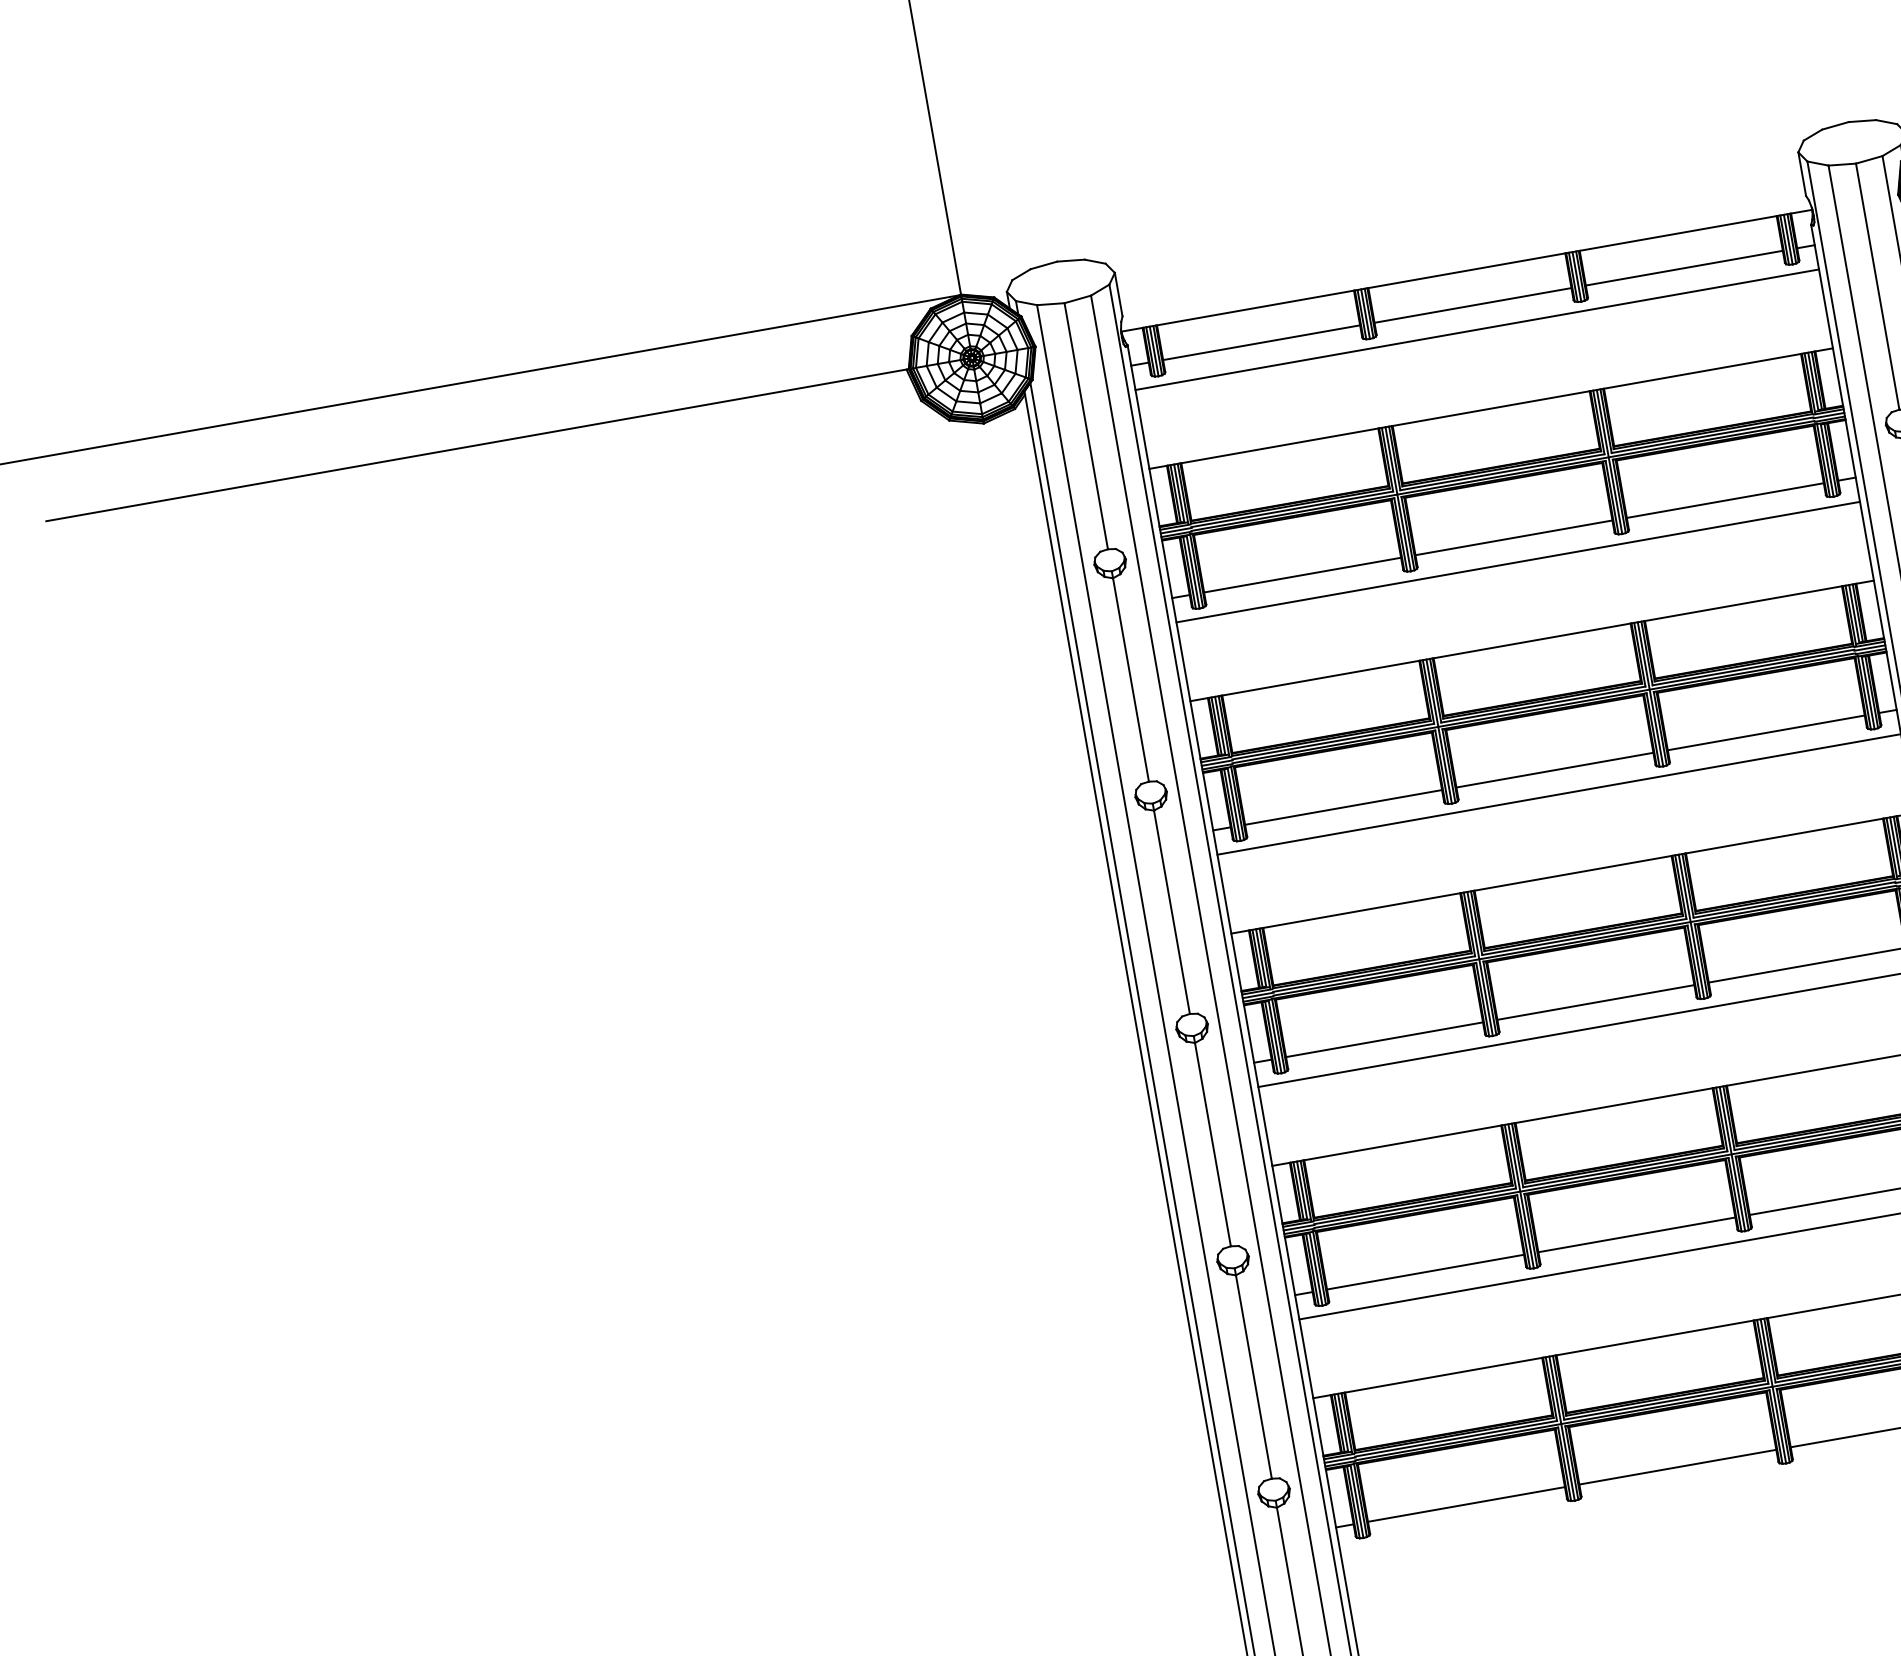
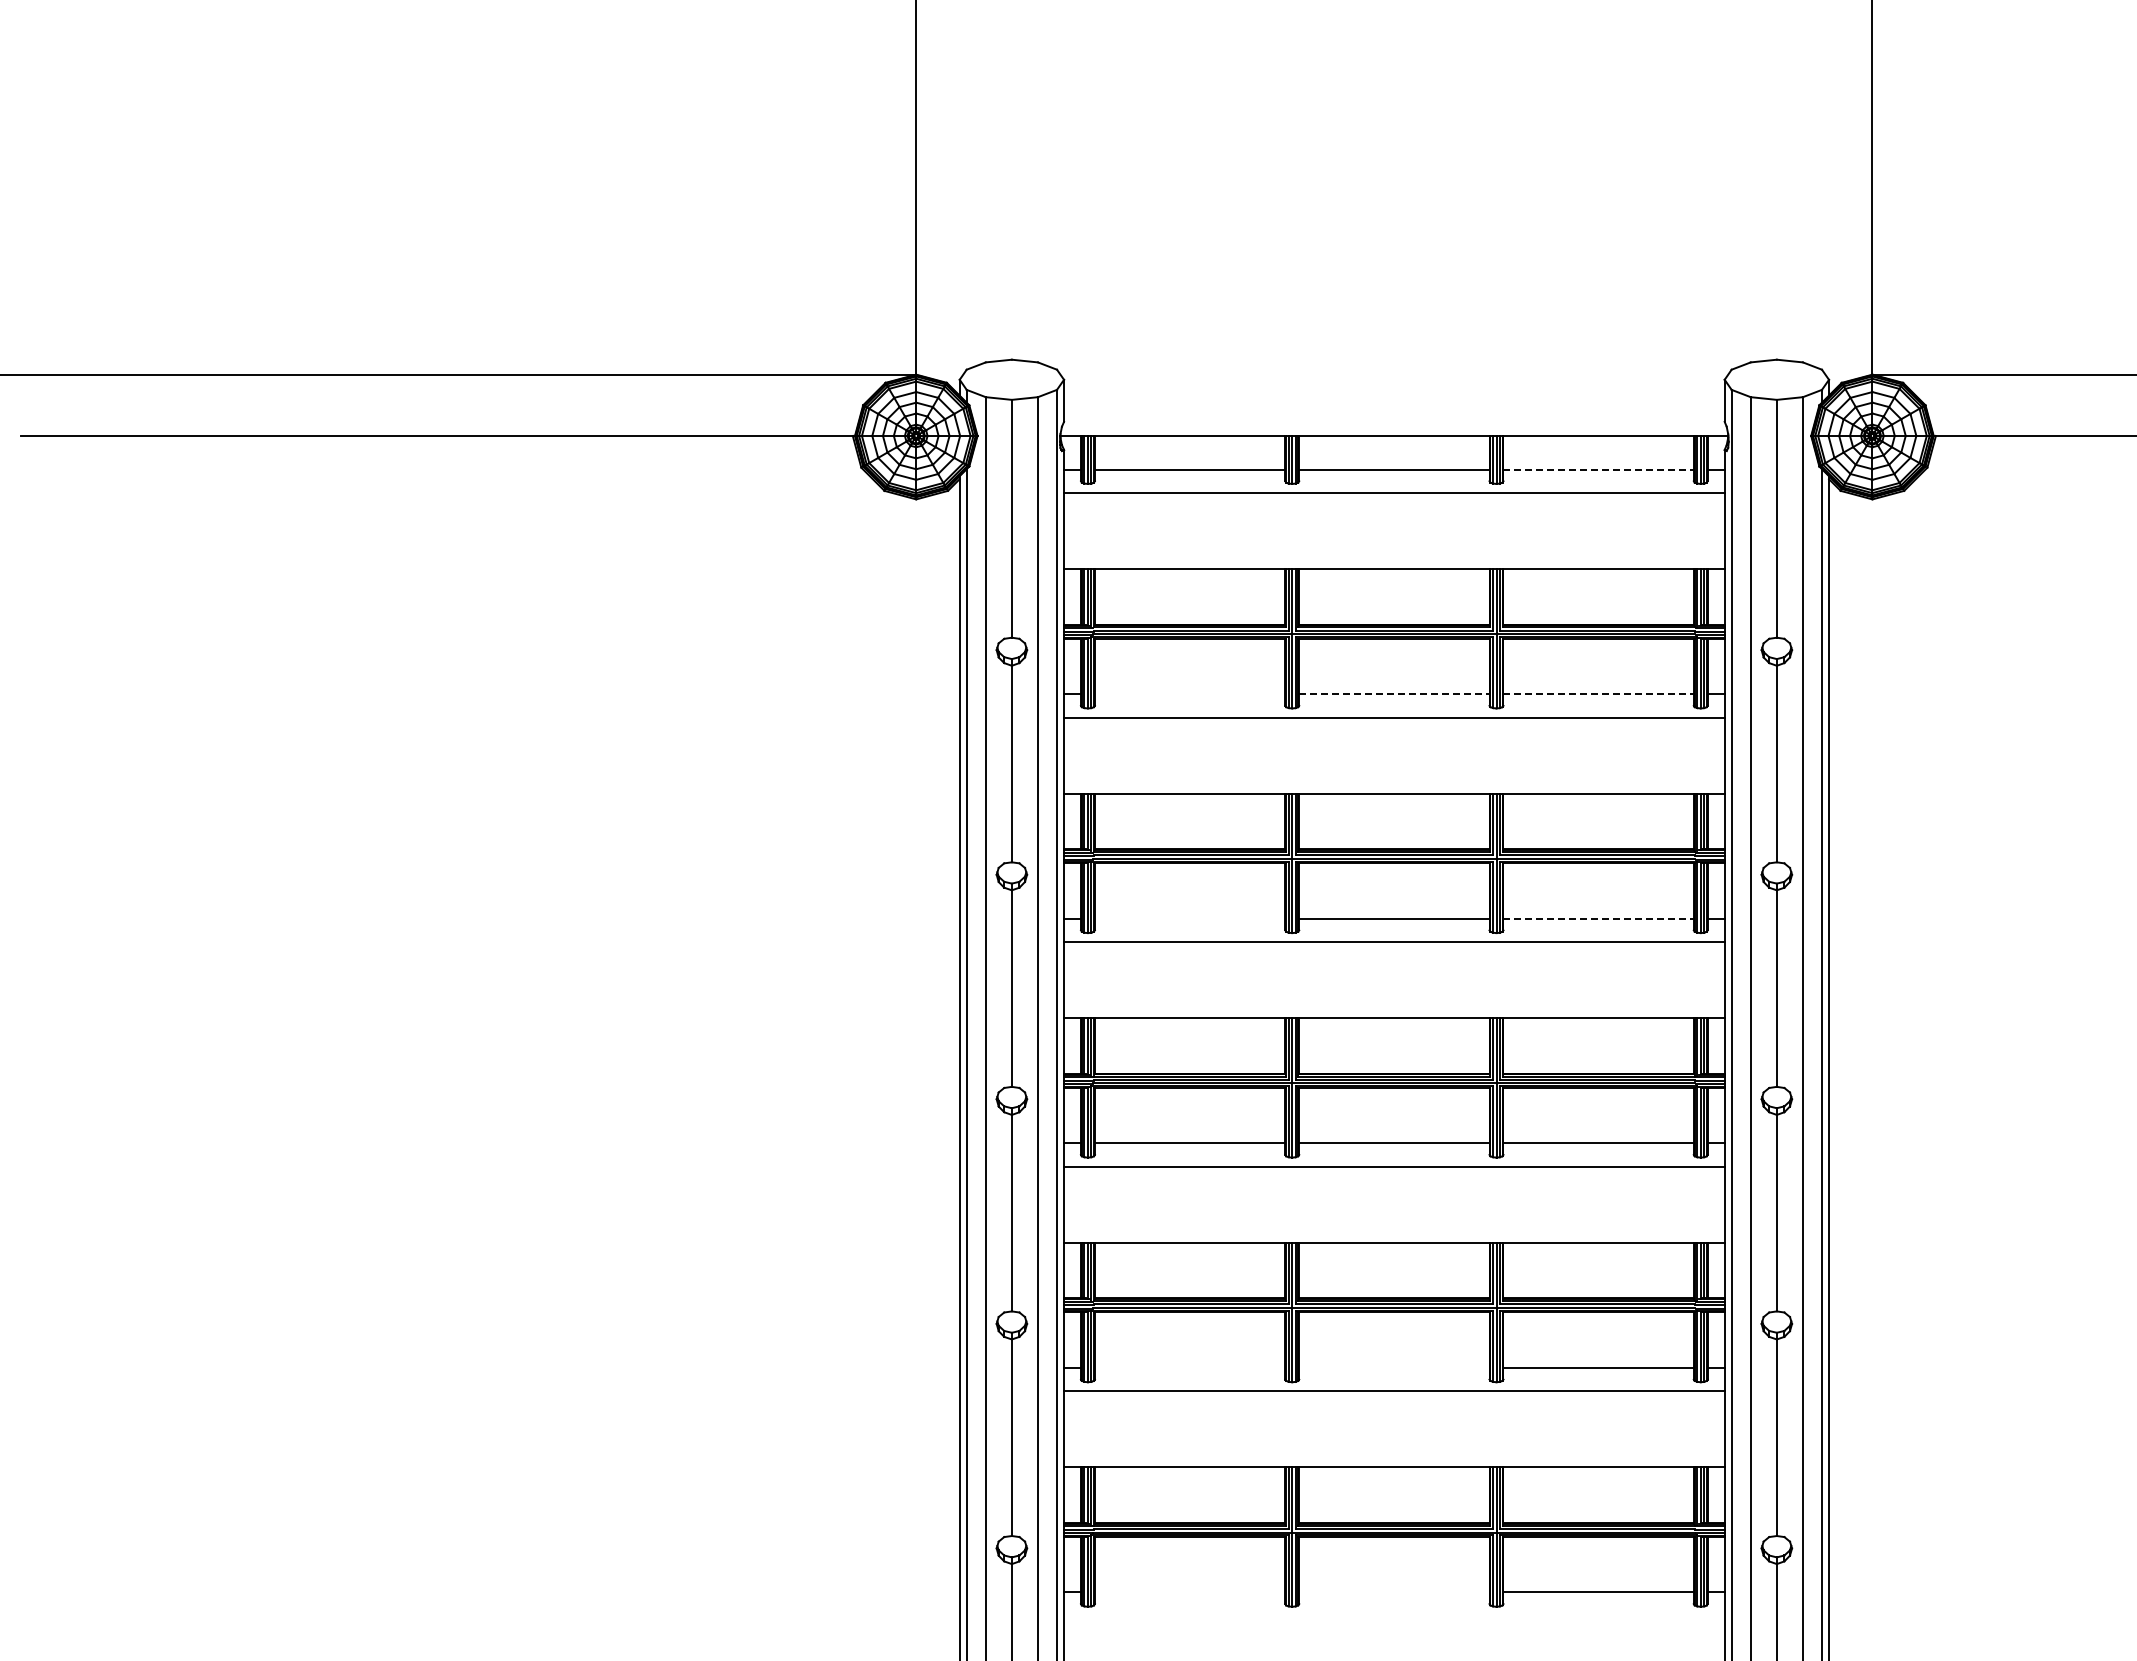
line: (1685, 268) -> (1599, 469), solid -> dashed
line: (1726, 500) -> (1599, 694), solid -> dashed
line: (1514, 538) -> (1394, 694), solid -> dashed
line: (1302, 575) -> (1189, 694), removed
line: (1767, 732) -> (1599, 918), solid -> dashed
line: (1342, 807) -> (1189, 918), removed
line: (1636, 1234) -> (1394, 1367), removed
line: (1424, 1271) -> (1189, 1367), removed
line: (1677, 1467) -> (1394, 1592), removed
line: (1465, 1504) -> (1189, 1592), removed

